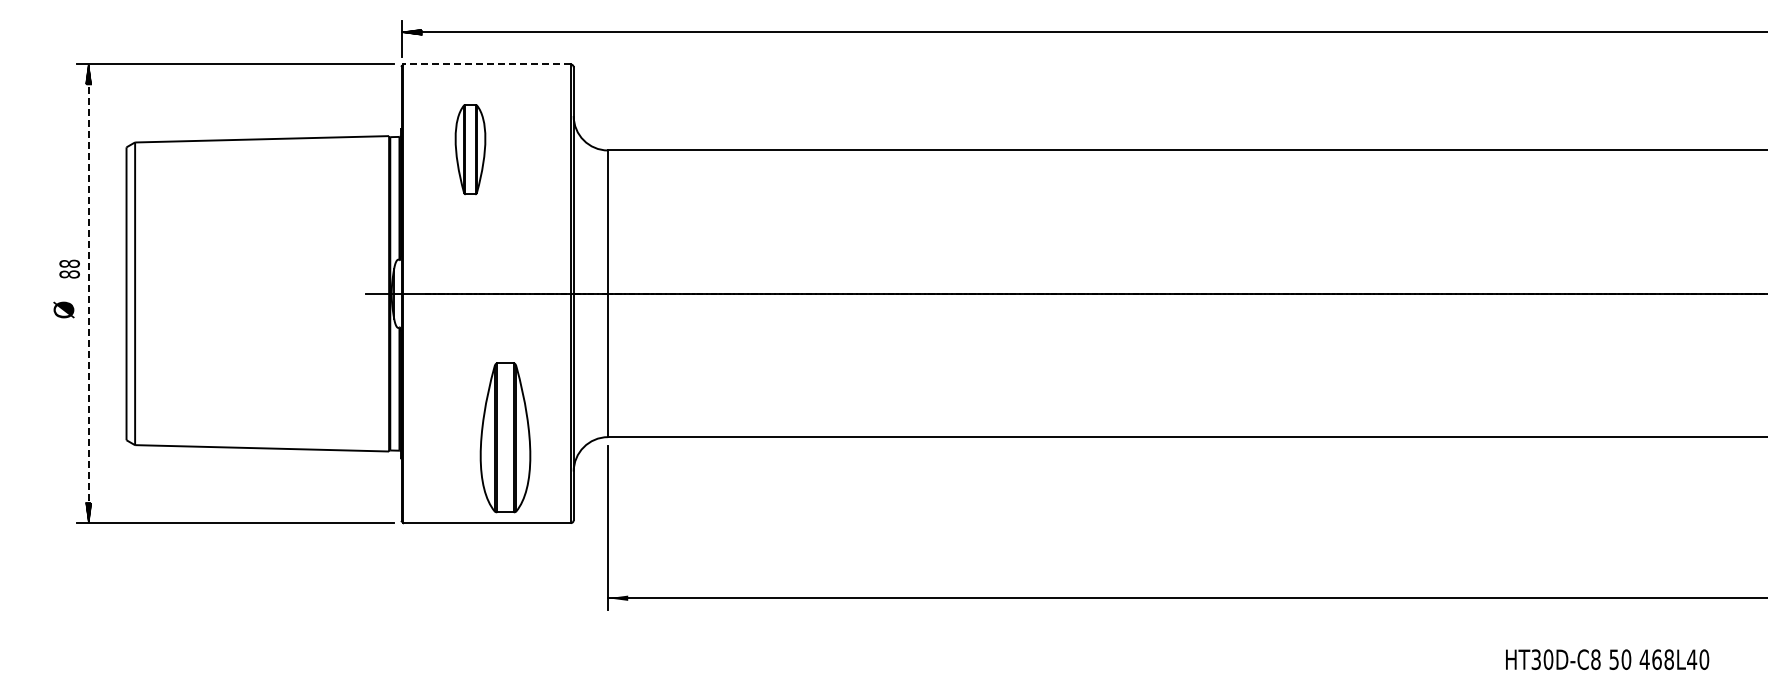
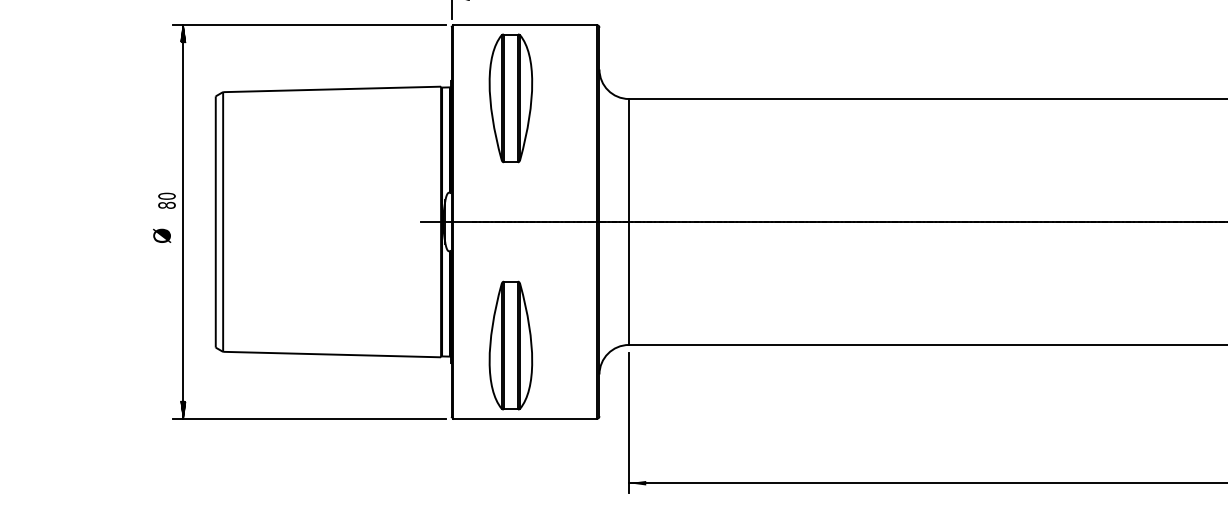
line: (487, 64) -> (525, 25), dashed -> solid
part: (470, 149) -> (510, 98), size x1.67
text: (69, 263) -> (166, 195), 88 -> 80
line: (88, 293) -> (183, 221), dashed -> solid
part: (505, 437) -> (510, 345), moved

